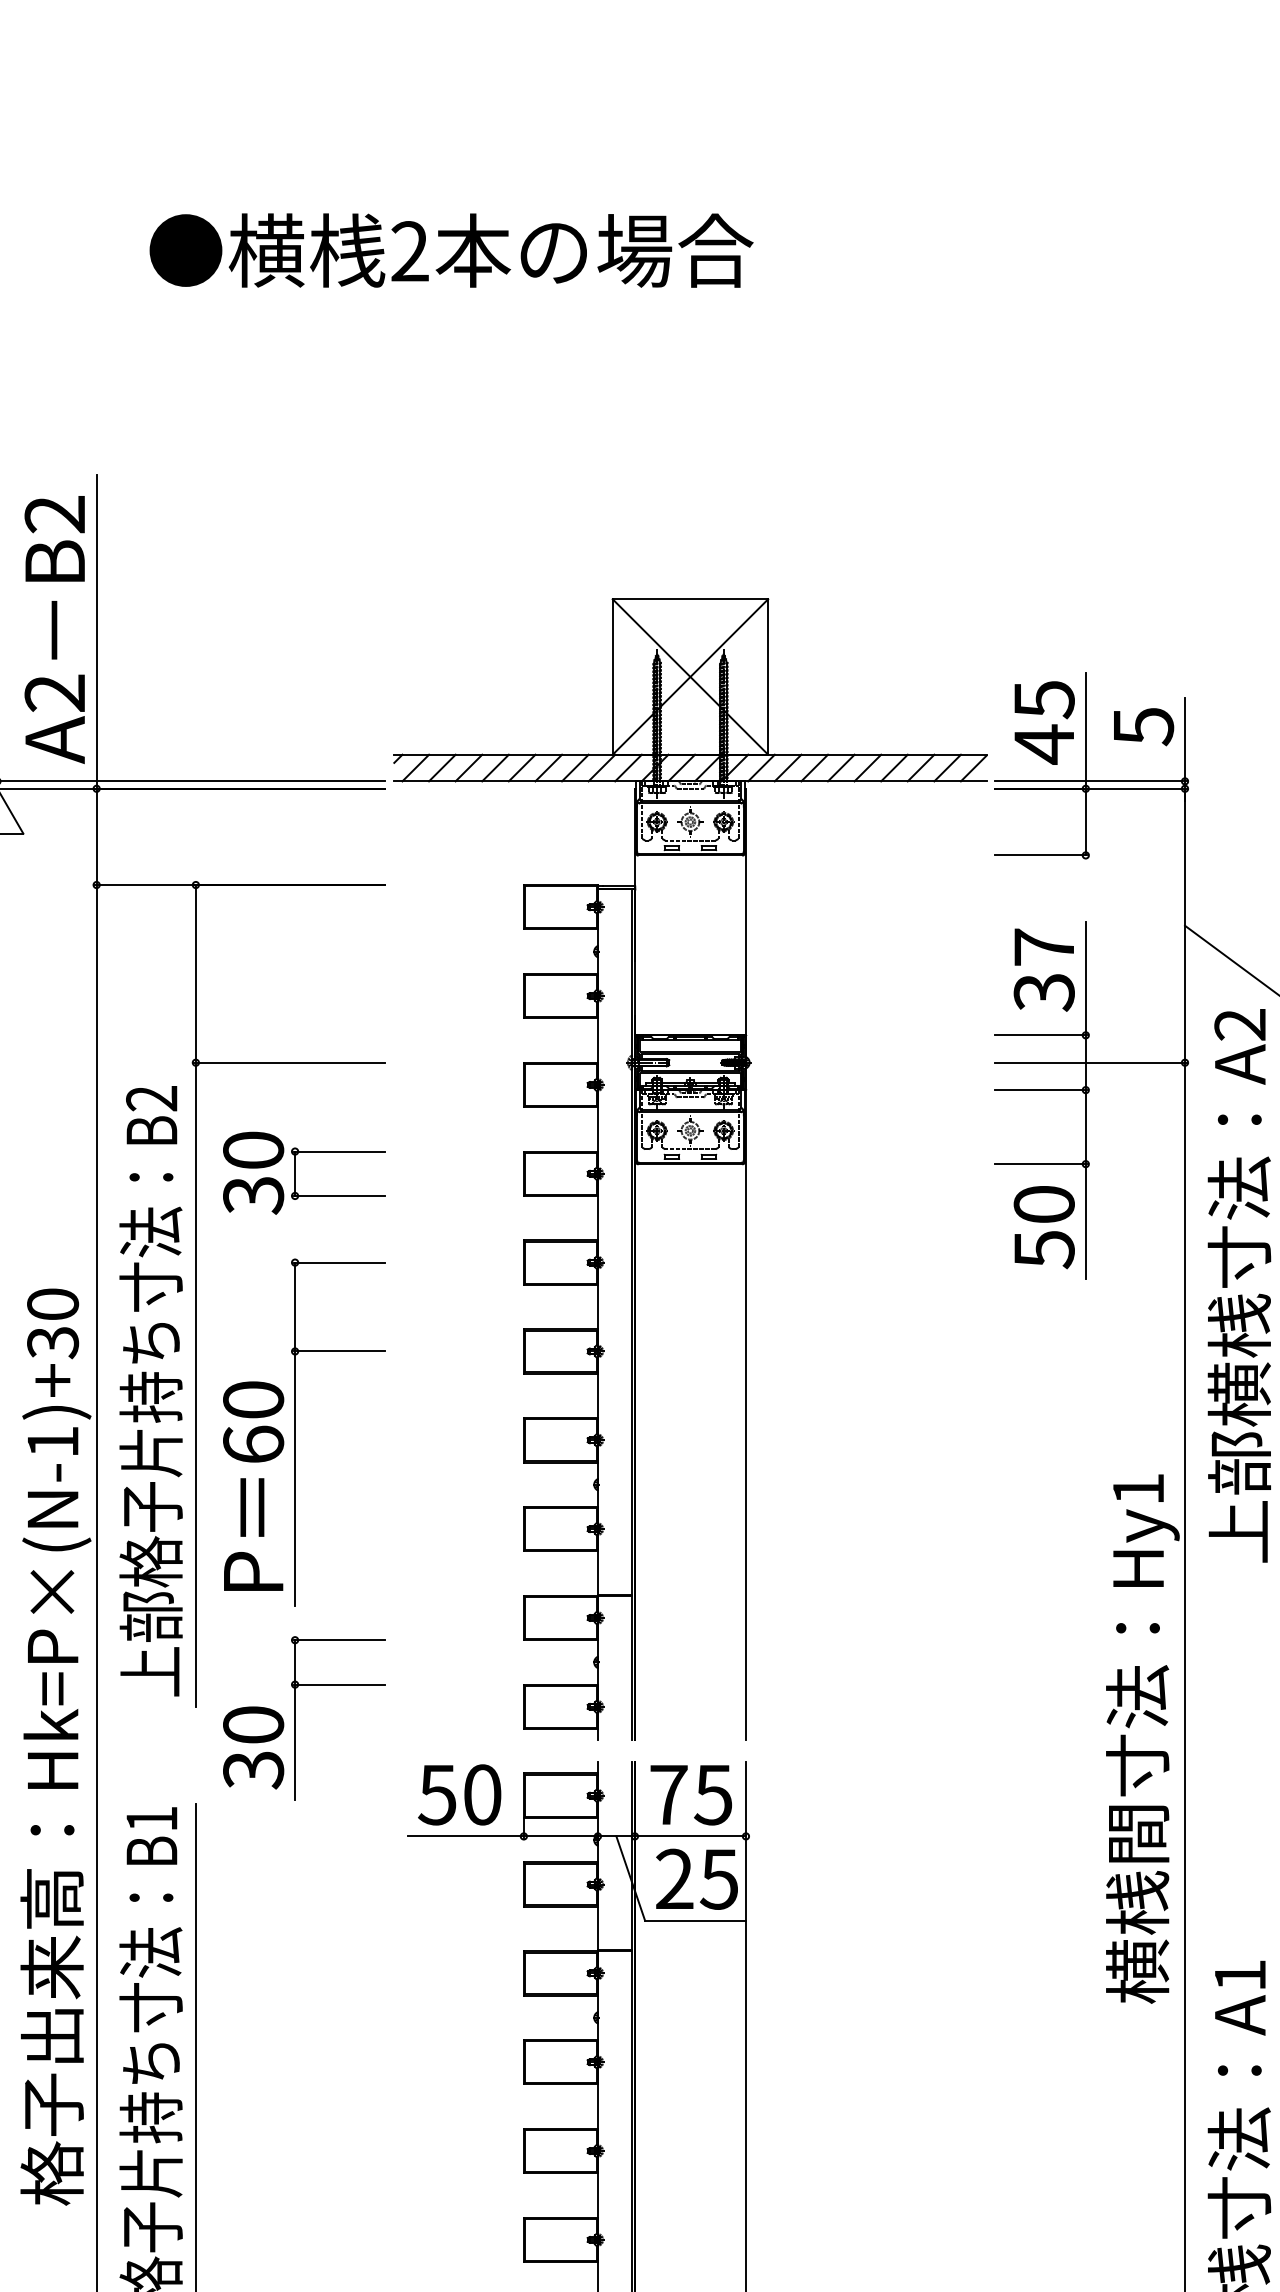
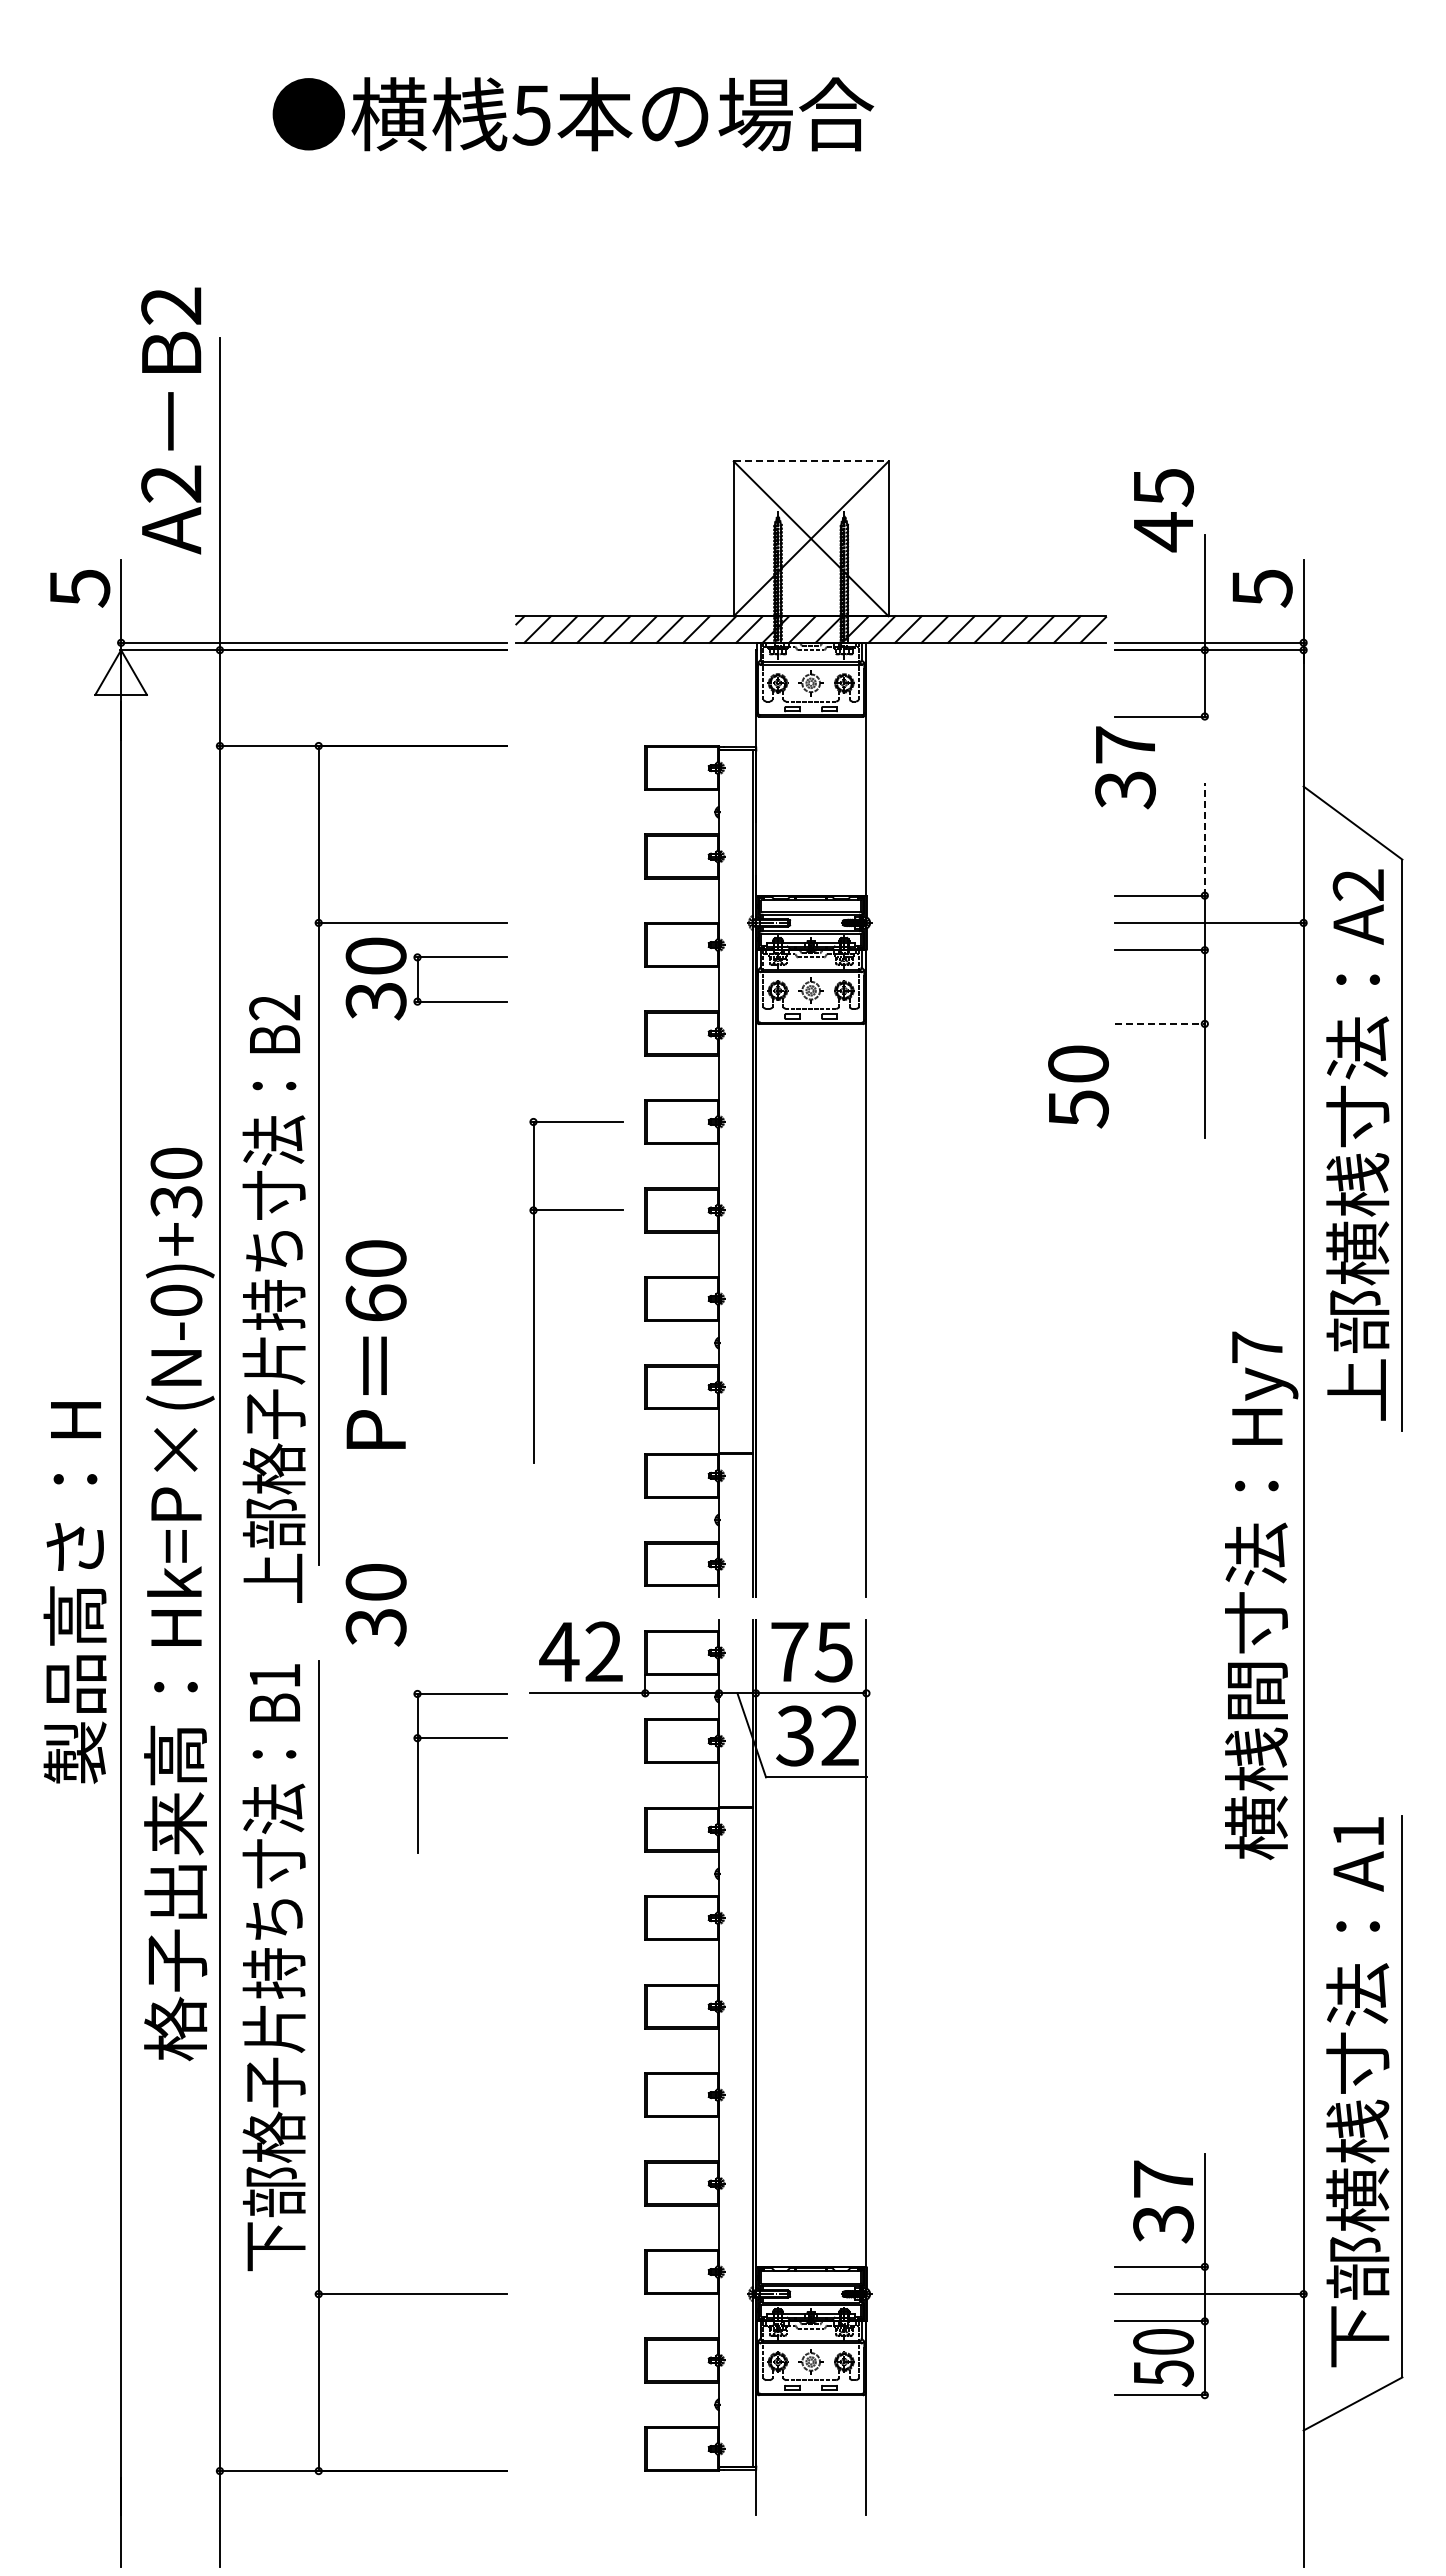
text: (409, 250) -> (531, 114), 2 -> 5
line: (690, 599) -> (811, 461), solid -> dashed
text: (55, 629) -> (171, 420), moved
text: (1044, 722) -> (1163, 510), moved
text: (1044, 969) -> (1125, 767), moved
line: (1085, 977) -> (1204, 838), solid -> dashed
line: (1041, 1163) -> (1160, 1023), solid -> dashed
part: (296, 1172) -> (418, 978), moved
text: (1044, 1226) -> (1078, 1086), moved
text: (150, 1390) -> (273, 1298), moved
part: (296, 1431) -> (534, 1290), moved
text: (53, 1440) -> (176, 1299), Hk=P×(N-1)+30 -> Hk=P×(N-0)+30
text: (1138, 1488) -> (1257, 1346), Hy1 -> Hy7
part: (338, 1684) -> (460, 1738), moved
text: (458, 1794) -> (580, 1651), 50 -> 42
text: (696, 1878) -> (817, 1735), 25 -> 32

